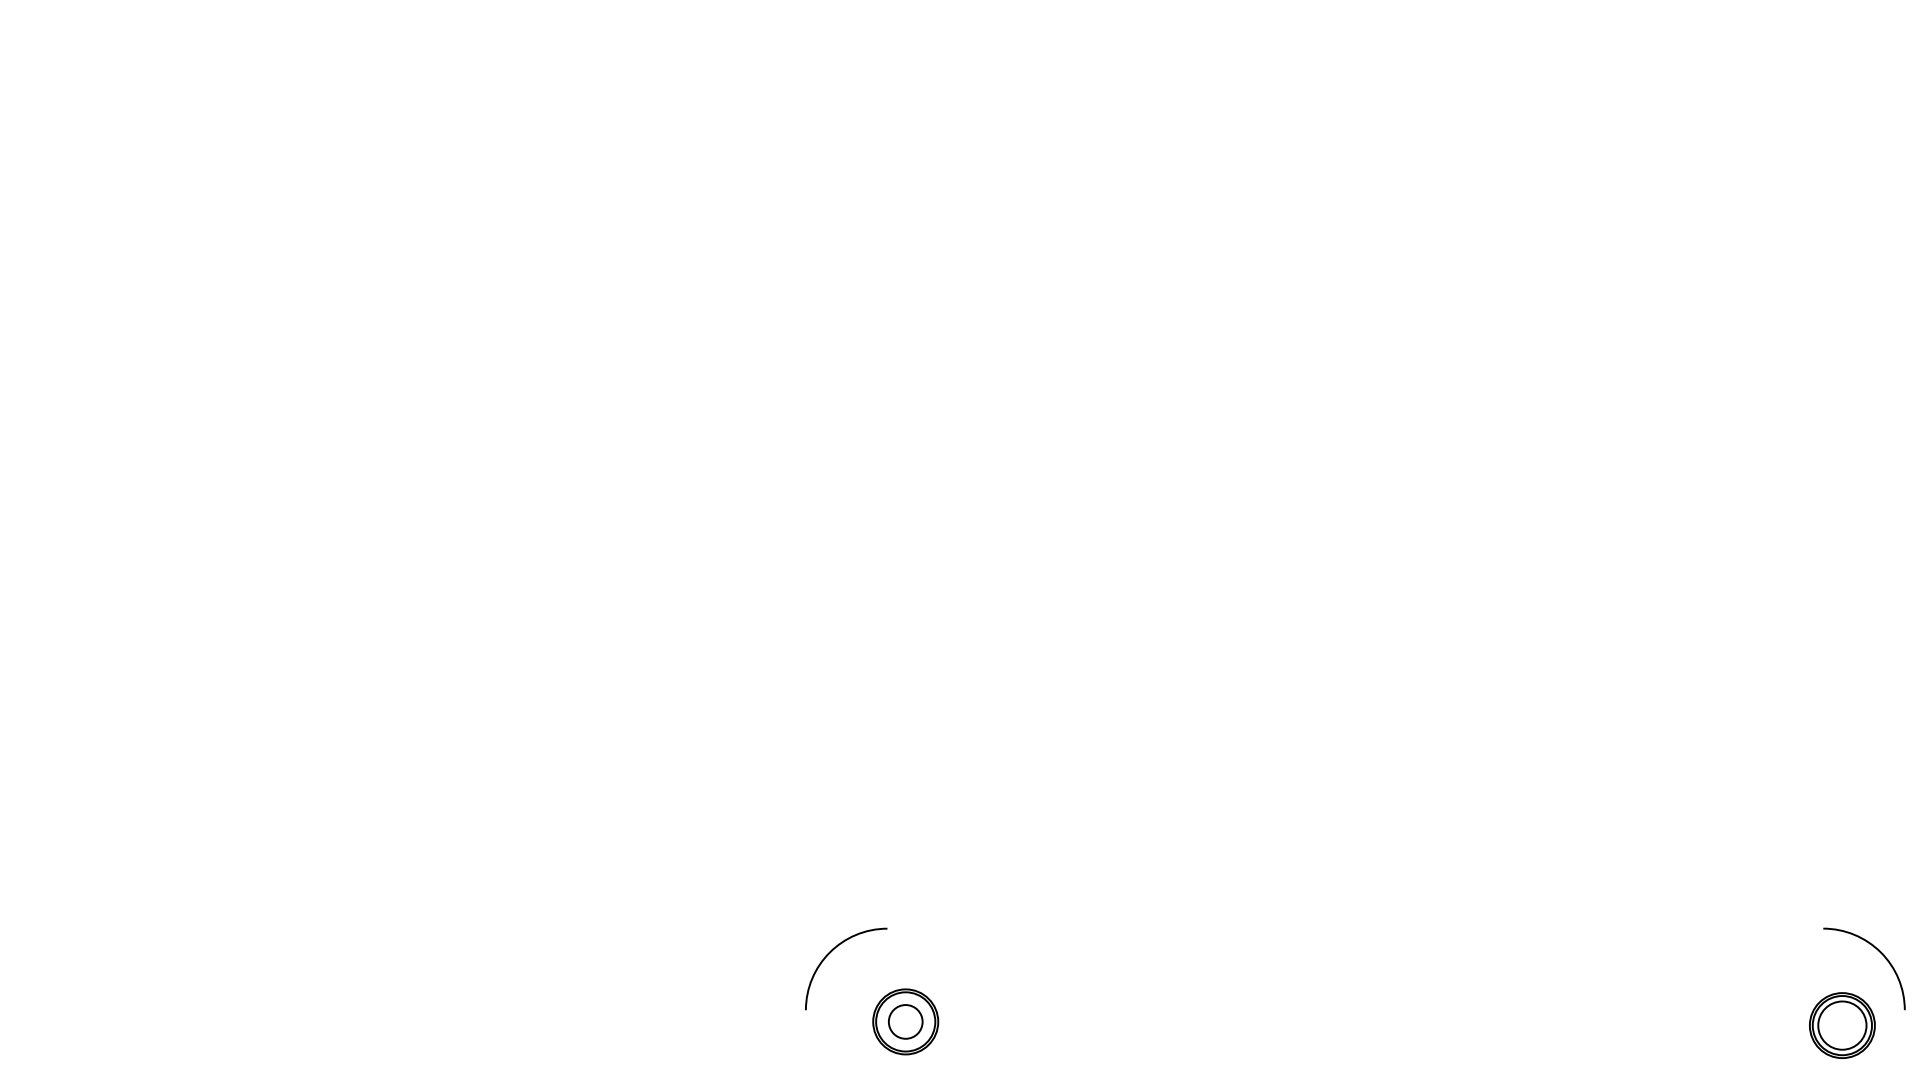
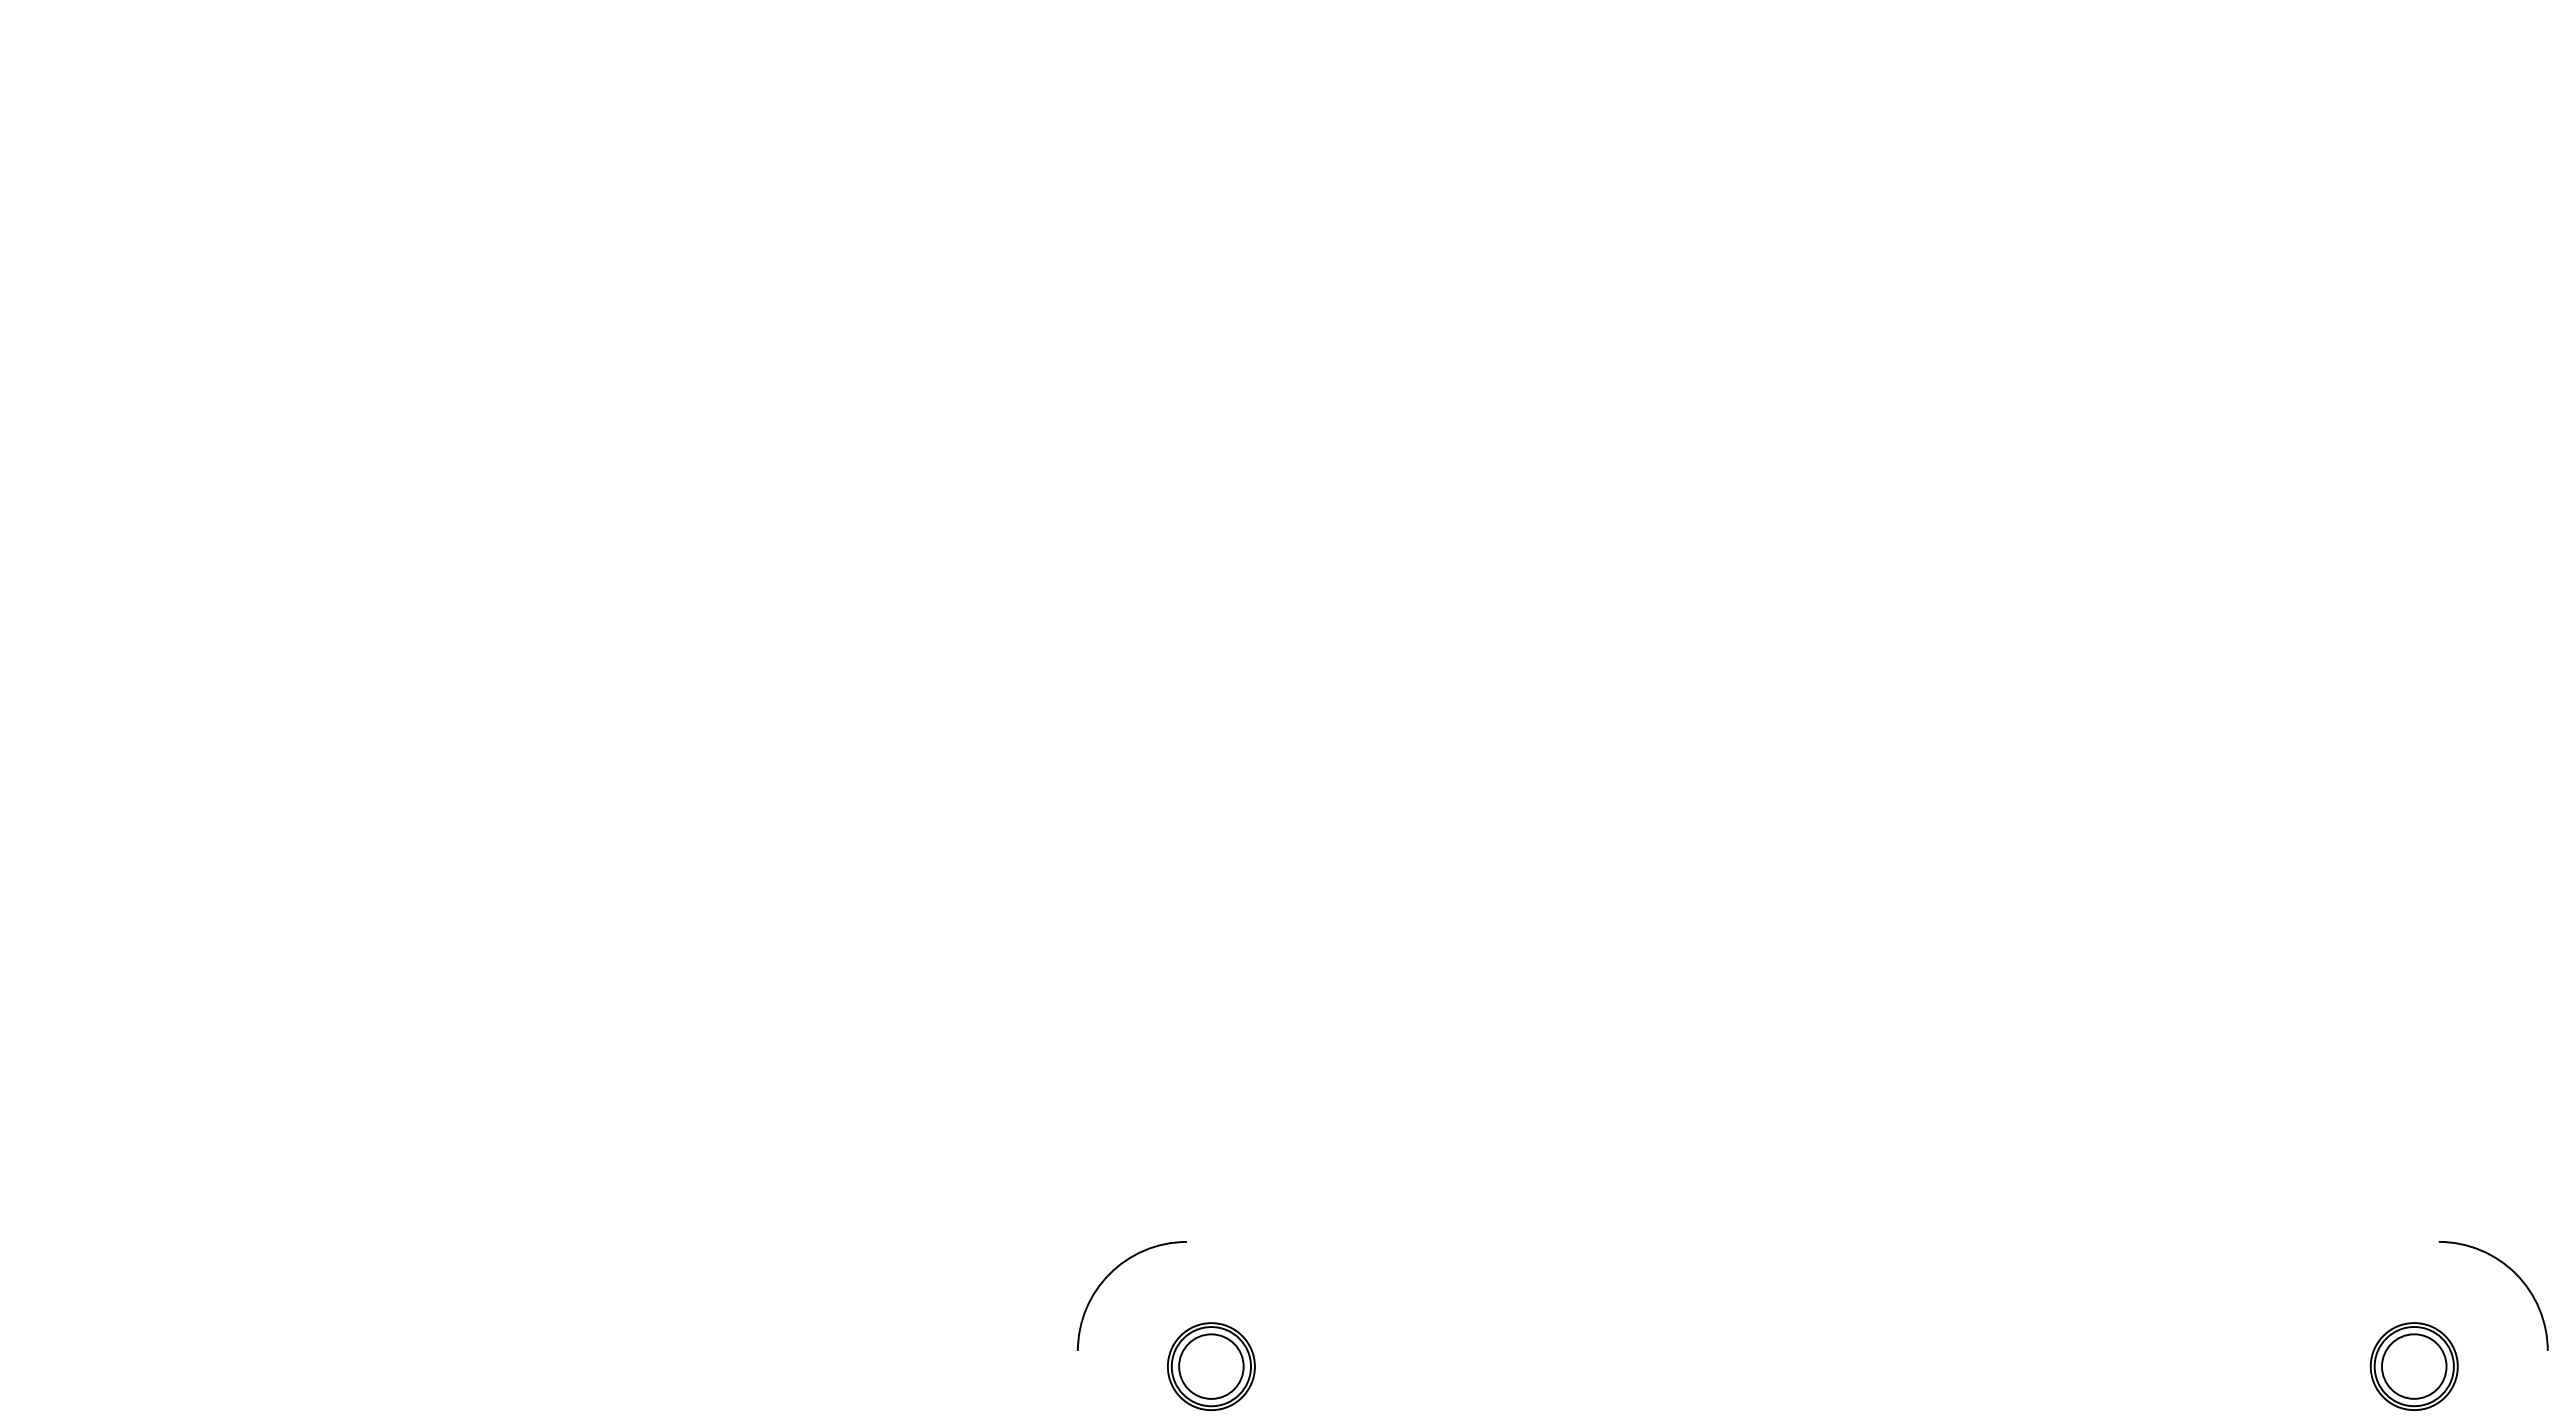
circle: (905, 1021) -> (1211, 1366), size x1.43
part: (1841, 1025) -> (2413, 1366), moved

